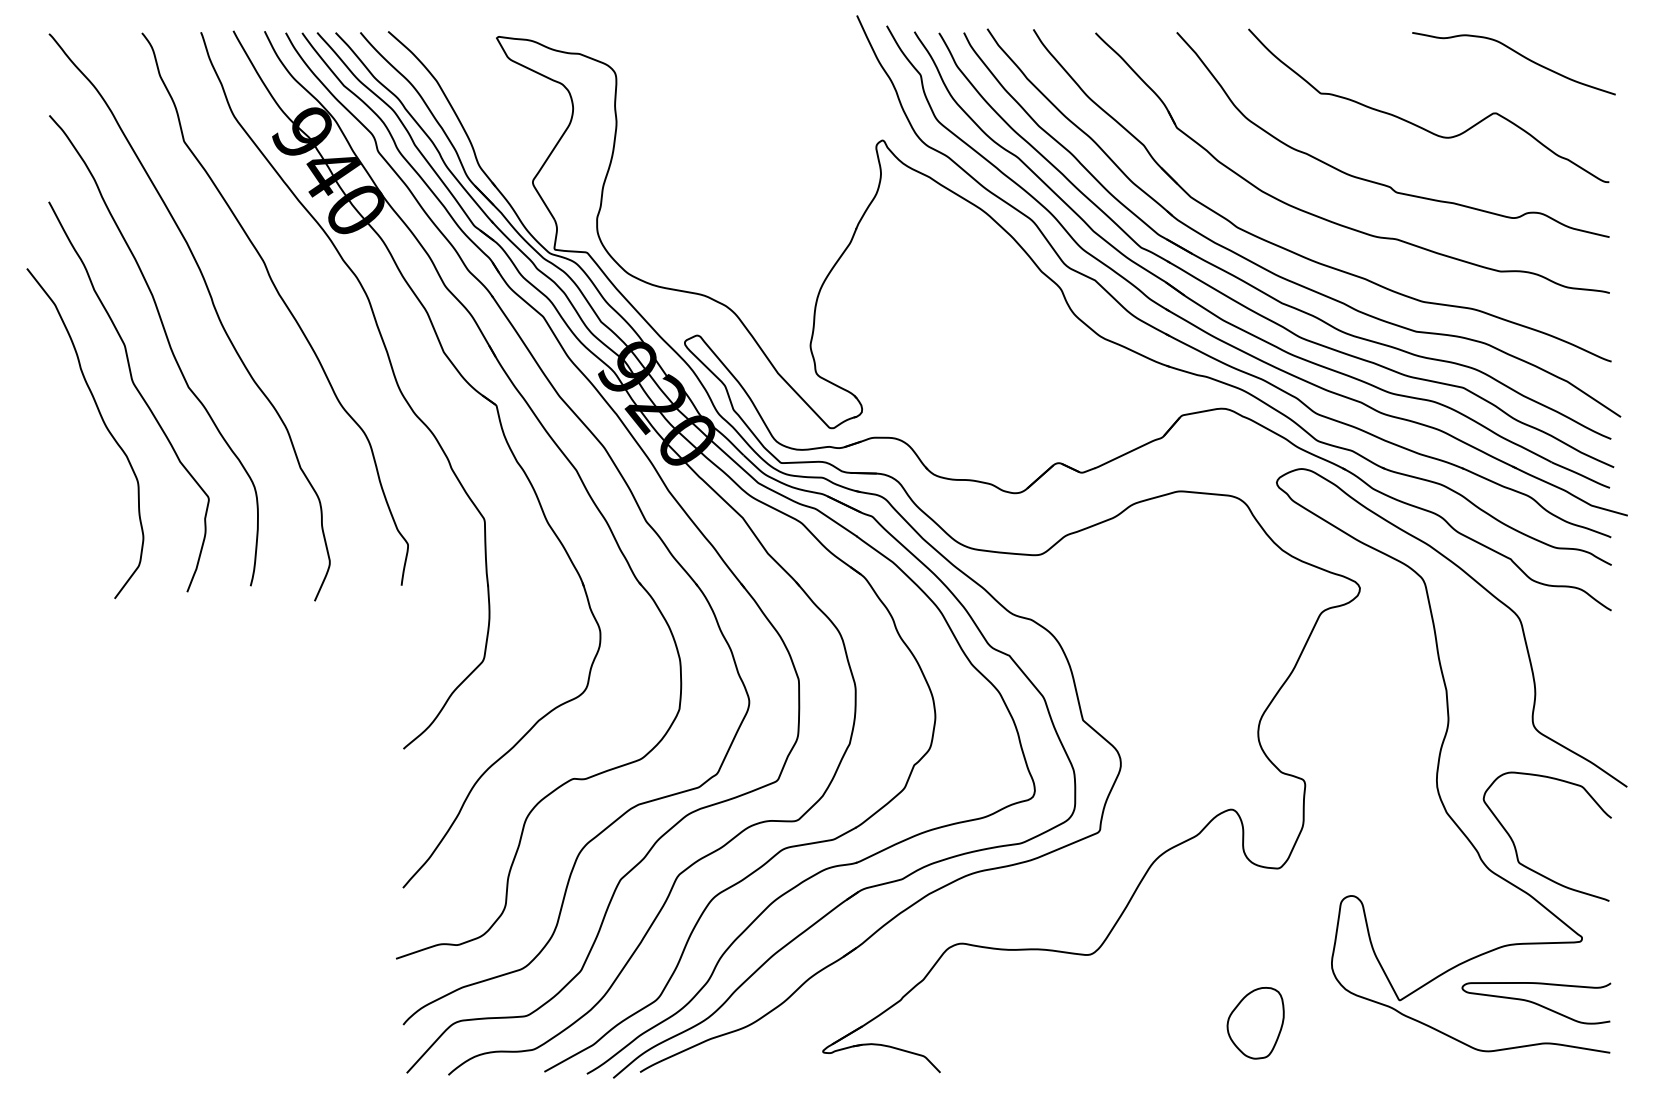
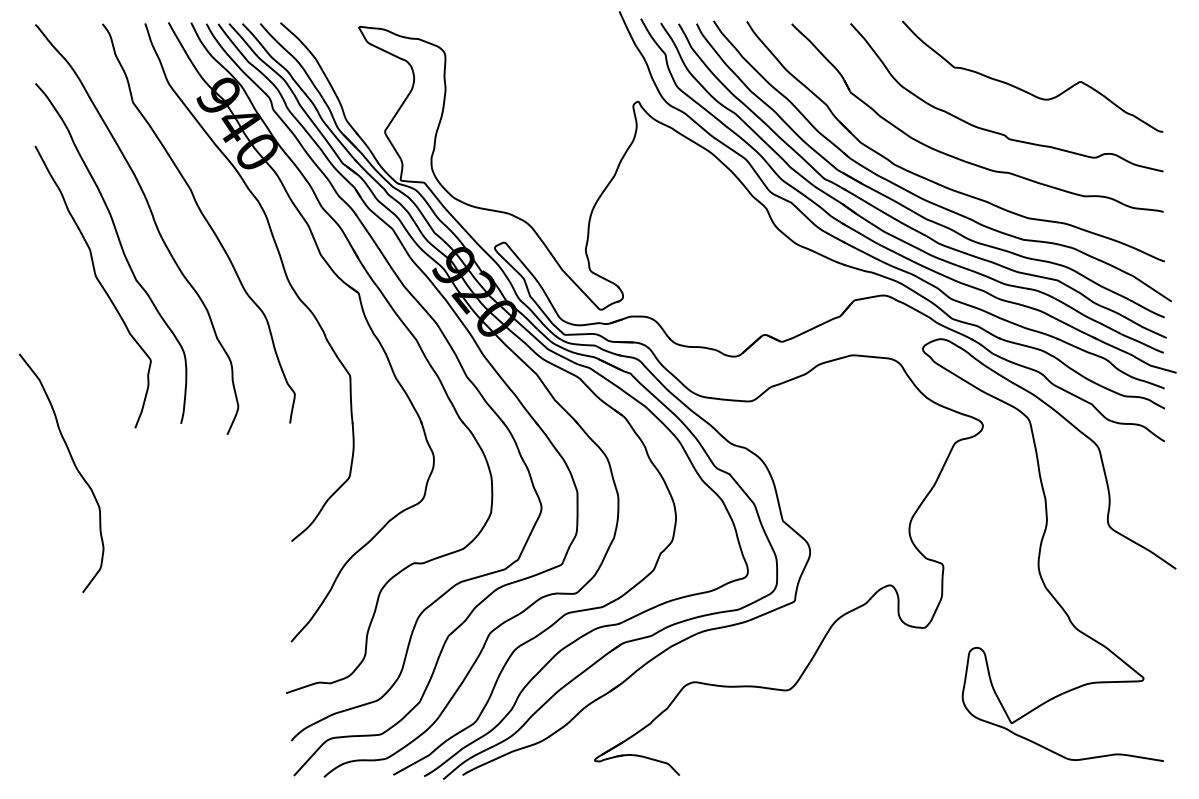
curve: (1519, 55) -> (1098, 40), removed
curve: (103, 423) -> (74, 466), moved
curve: (1515, 845) -> (1095, 611), removed
curve: (1536, 1003) -> (1110, 725), removed
part: (1255, 1023) -> (907, 739), removed

